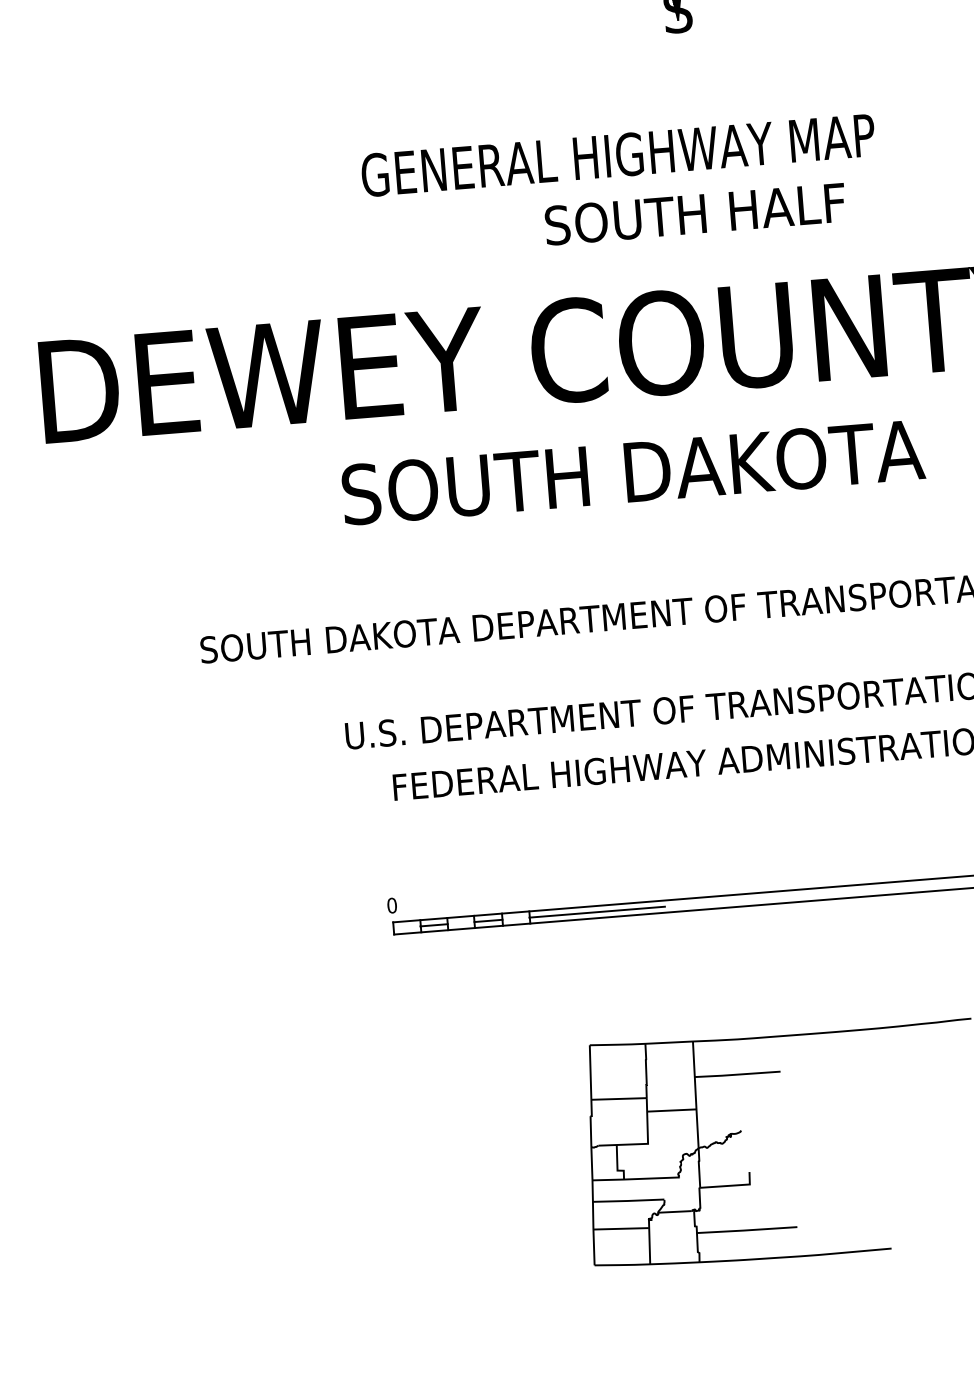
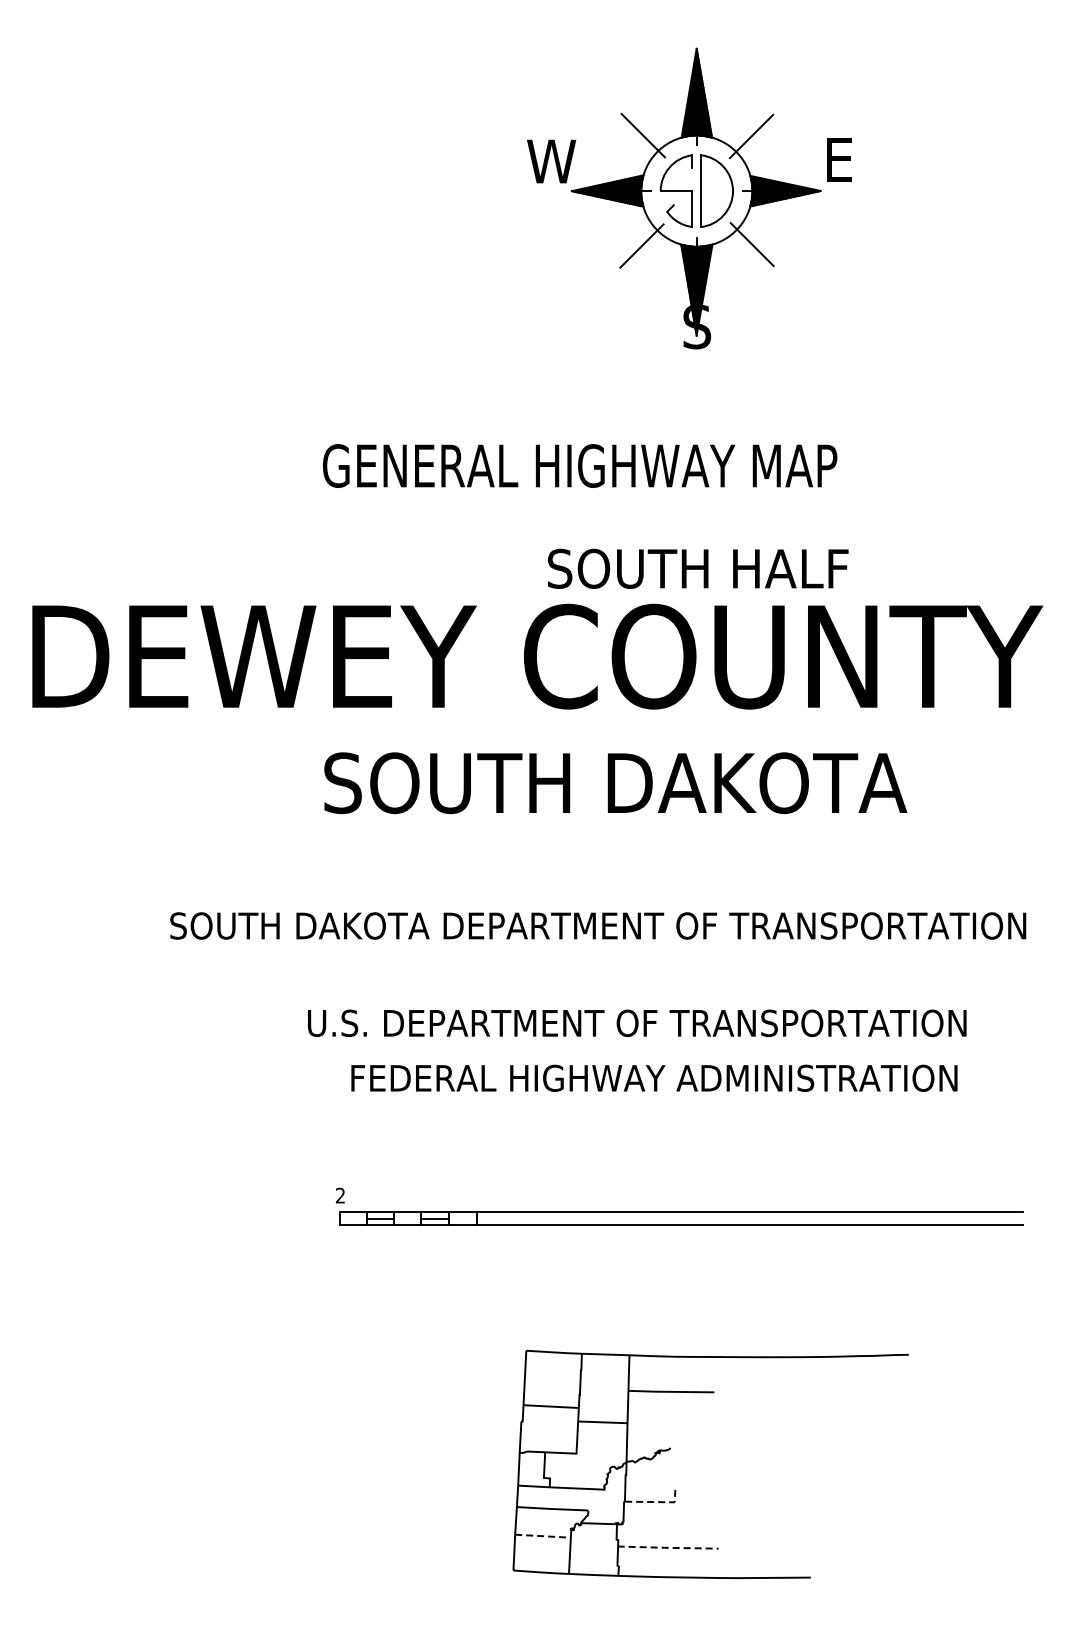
text: (618, 154) -> (580, 465), moved
text: (695, 213) -> (698, 568), moved
text: (392, 905) -> (340, 1195), 0 -> 2
line: (597, 911) -> (544, 1218), removed
line: (731, 1186) -> (656, 1502), solid -> dashed
line: (620, 1229) -> (542, 1536), solid -> dashed
line: (746, 1230) -> (667, 1547), solid -> dashed

